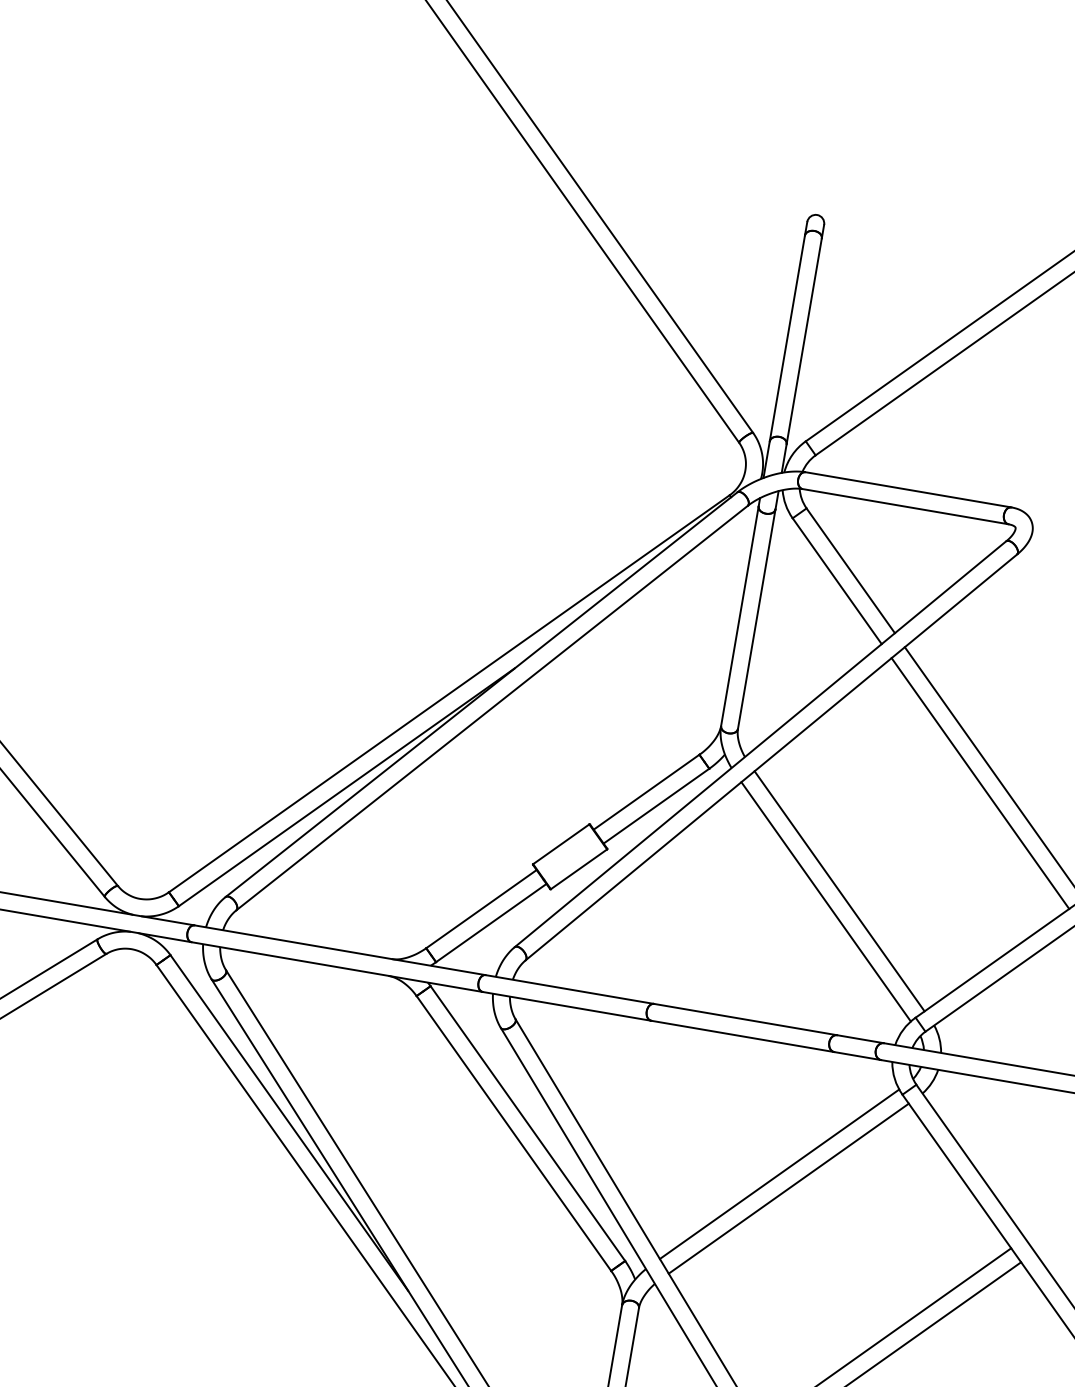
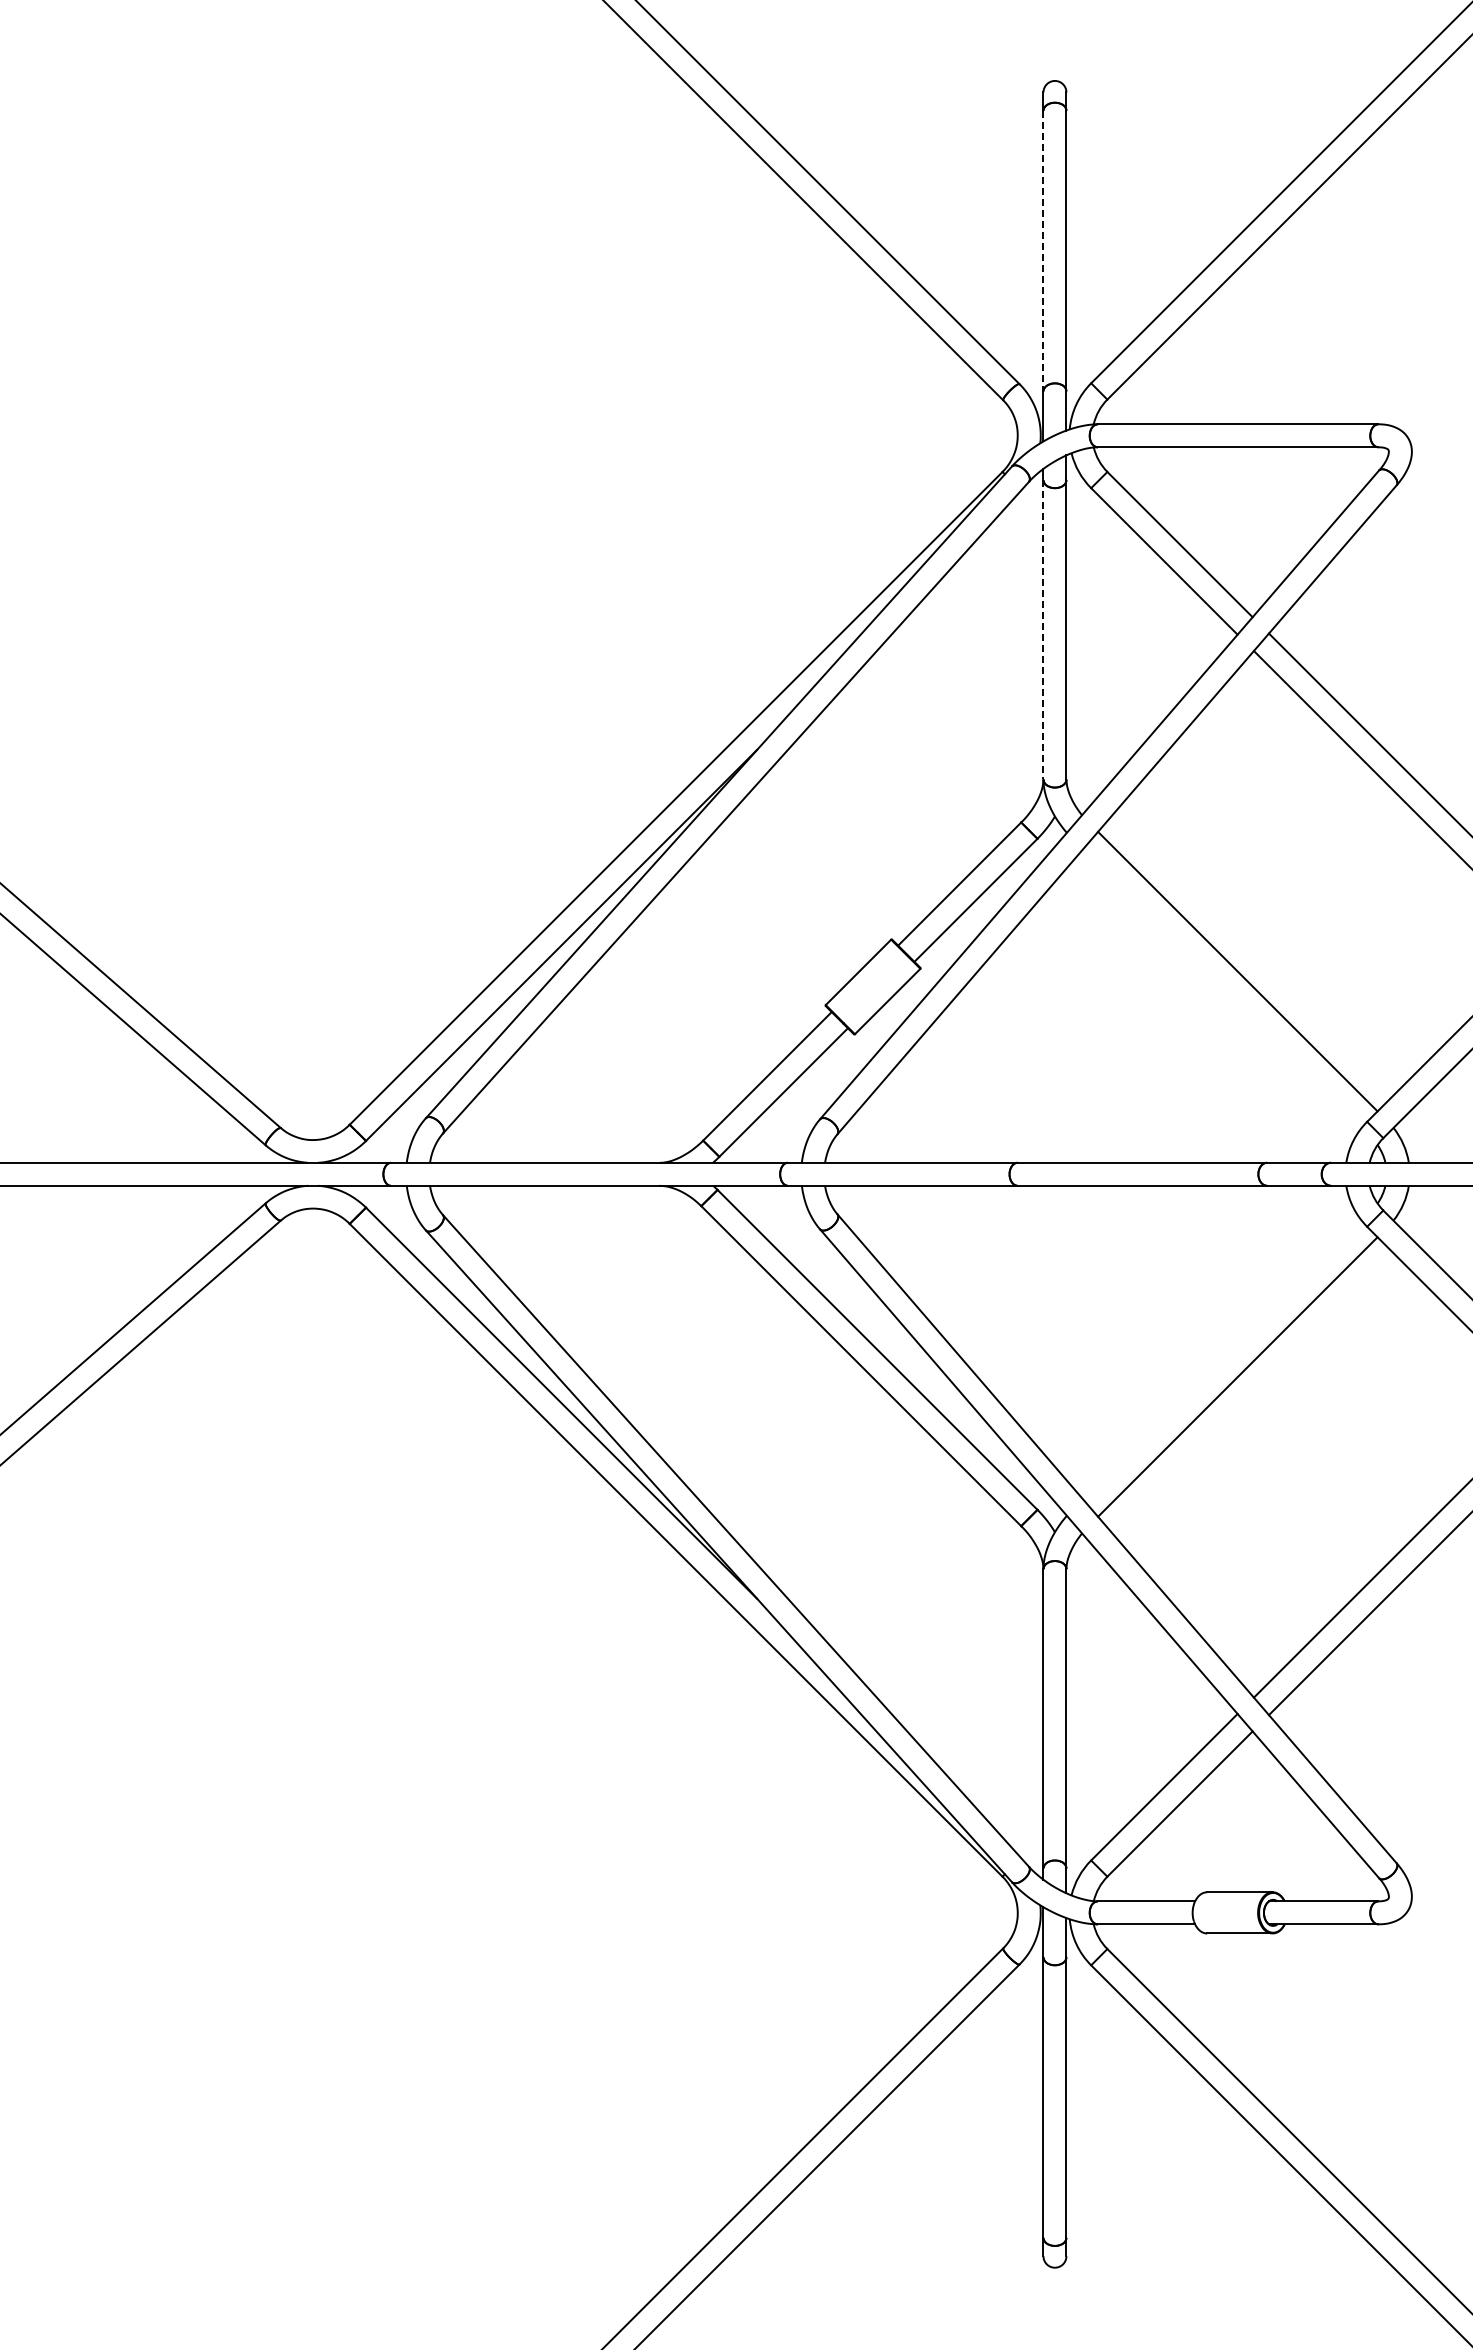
line: (787, 338) -> (1043, 251), solid -> dashed
line: (739, 615) -> (1043, 629), solid -> dashed
line: (826, 901) -> (1222, 988), removed
line: (779, 1173) -> (1222, 1359), removed

